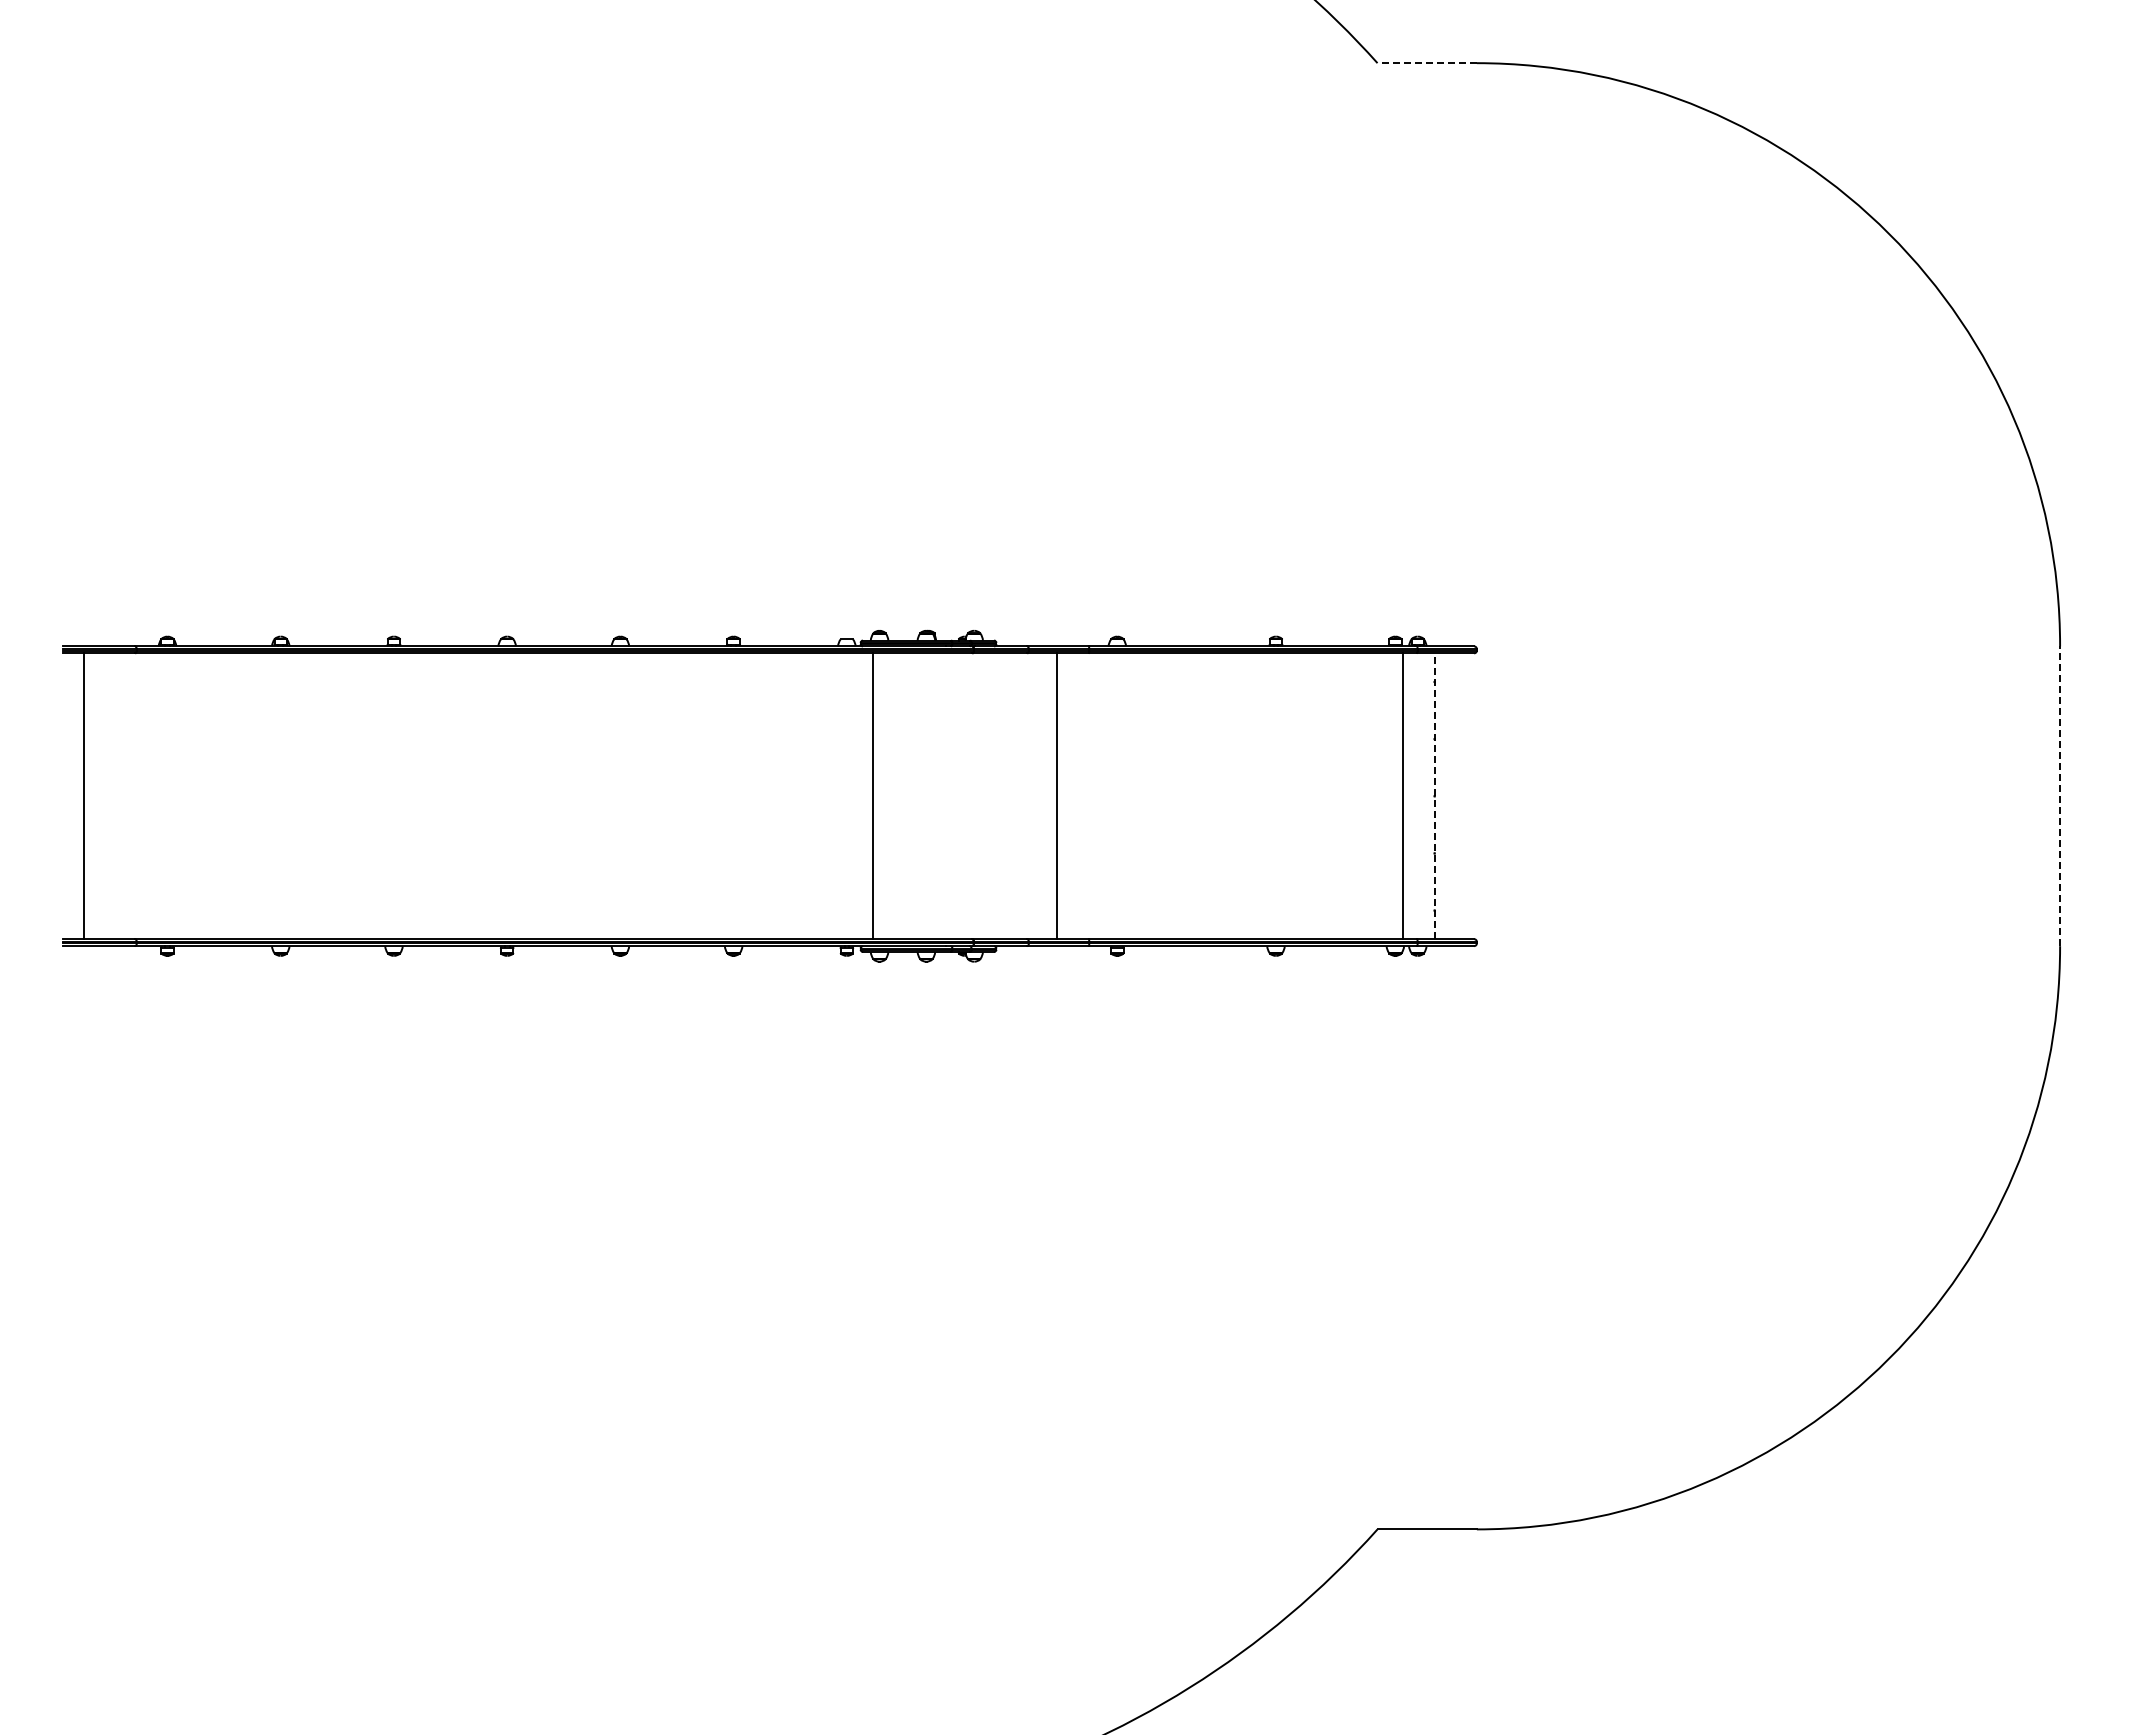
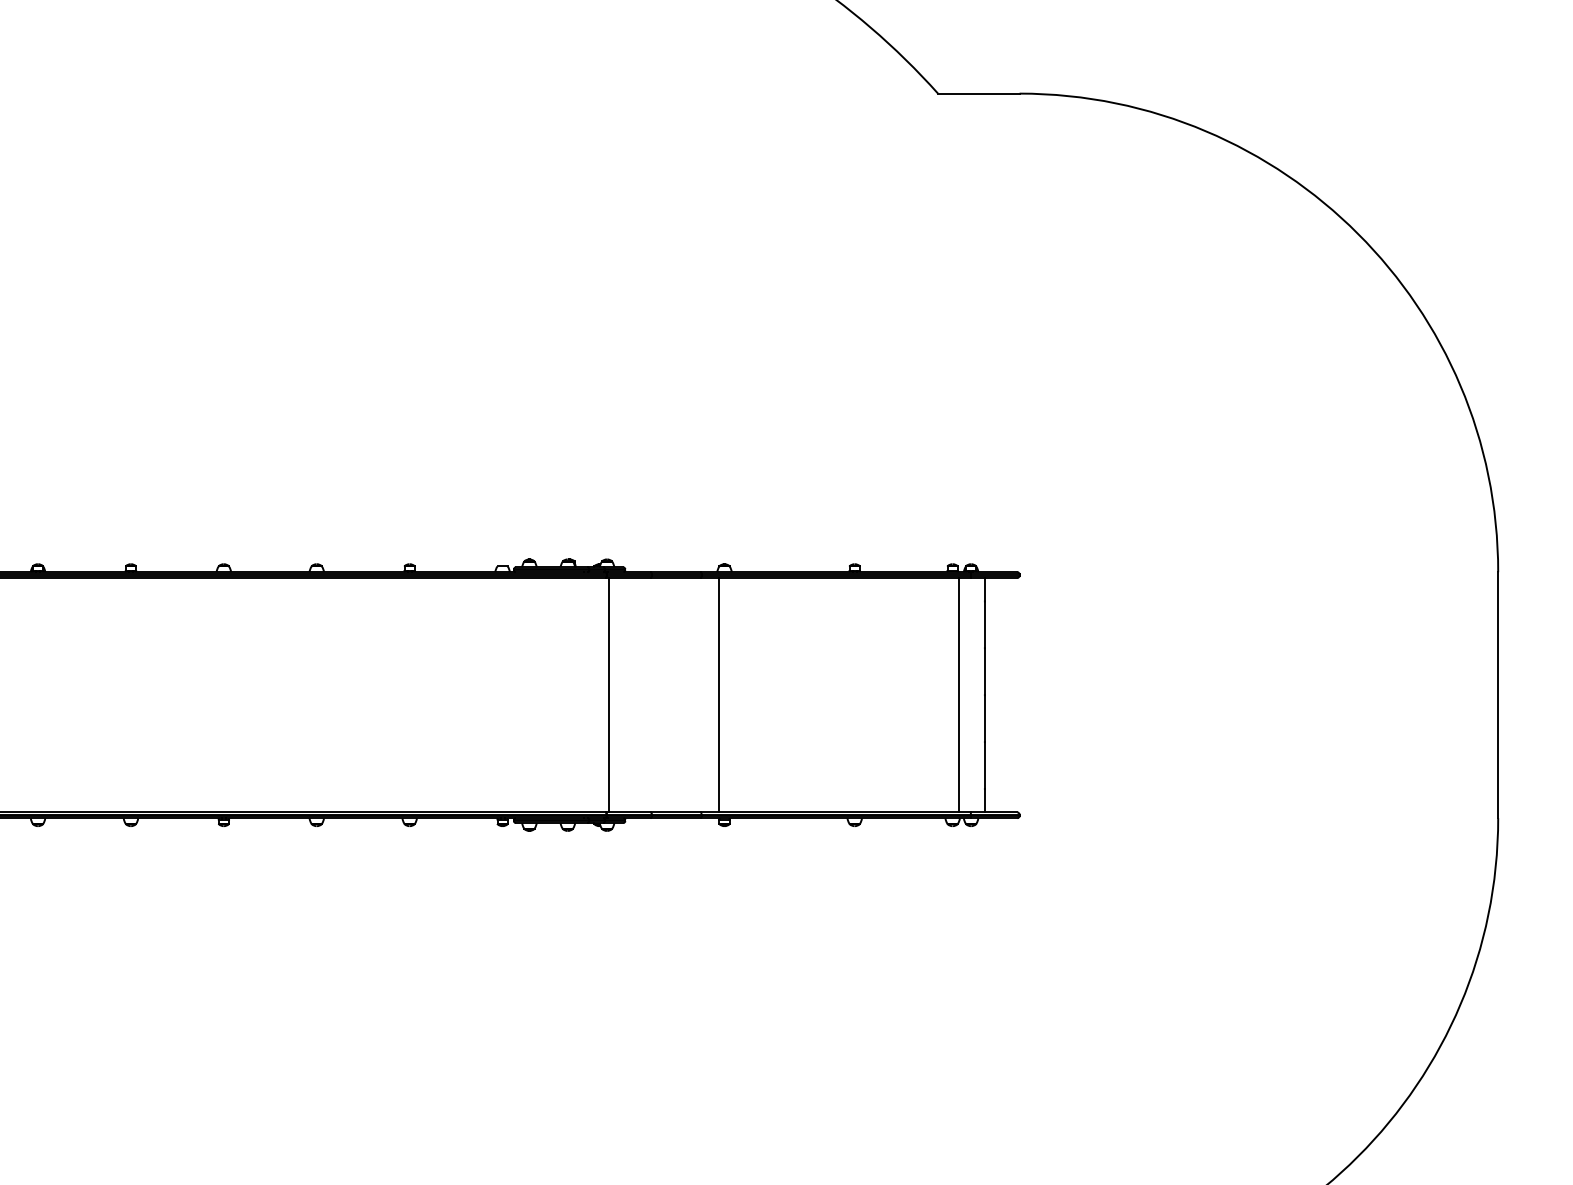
line: (1427, 63) -> (979, 93), dashed -> solid
line: (873, 796) -> (608, 695), moved
line: (1057, 796) -> (718, 695), moved
line: (1434, 796) -> (984, 695), dashed -> solid
line: (2060, 796) -> (1498, 695), dashed -> solid

